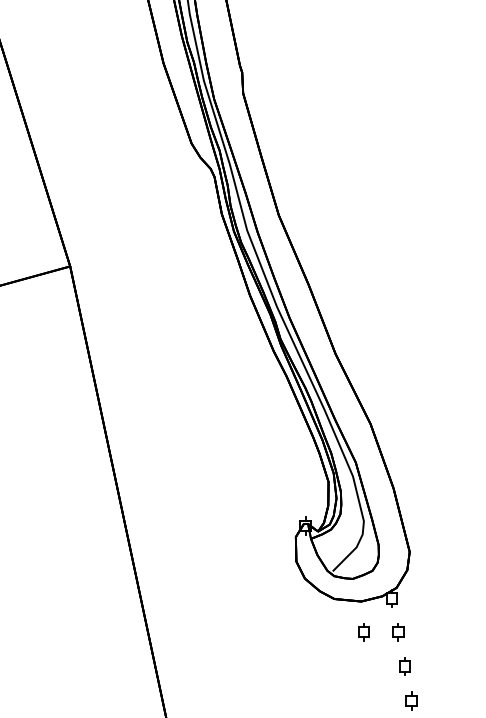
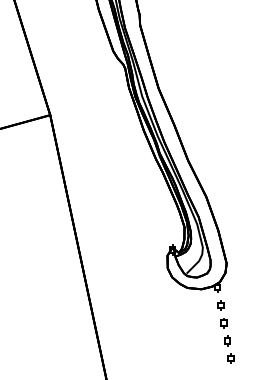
part: (363, 632) -> (202, 305), removed

